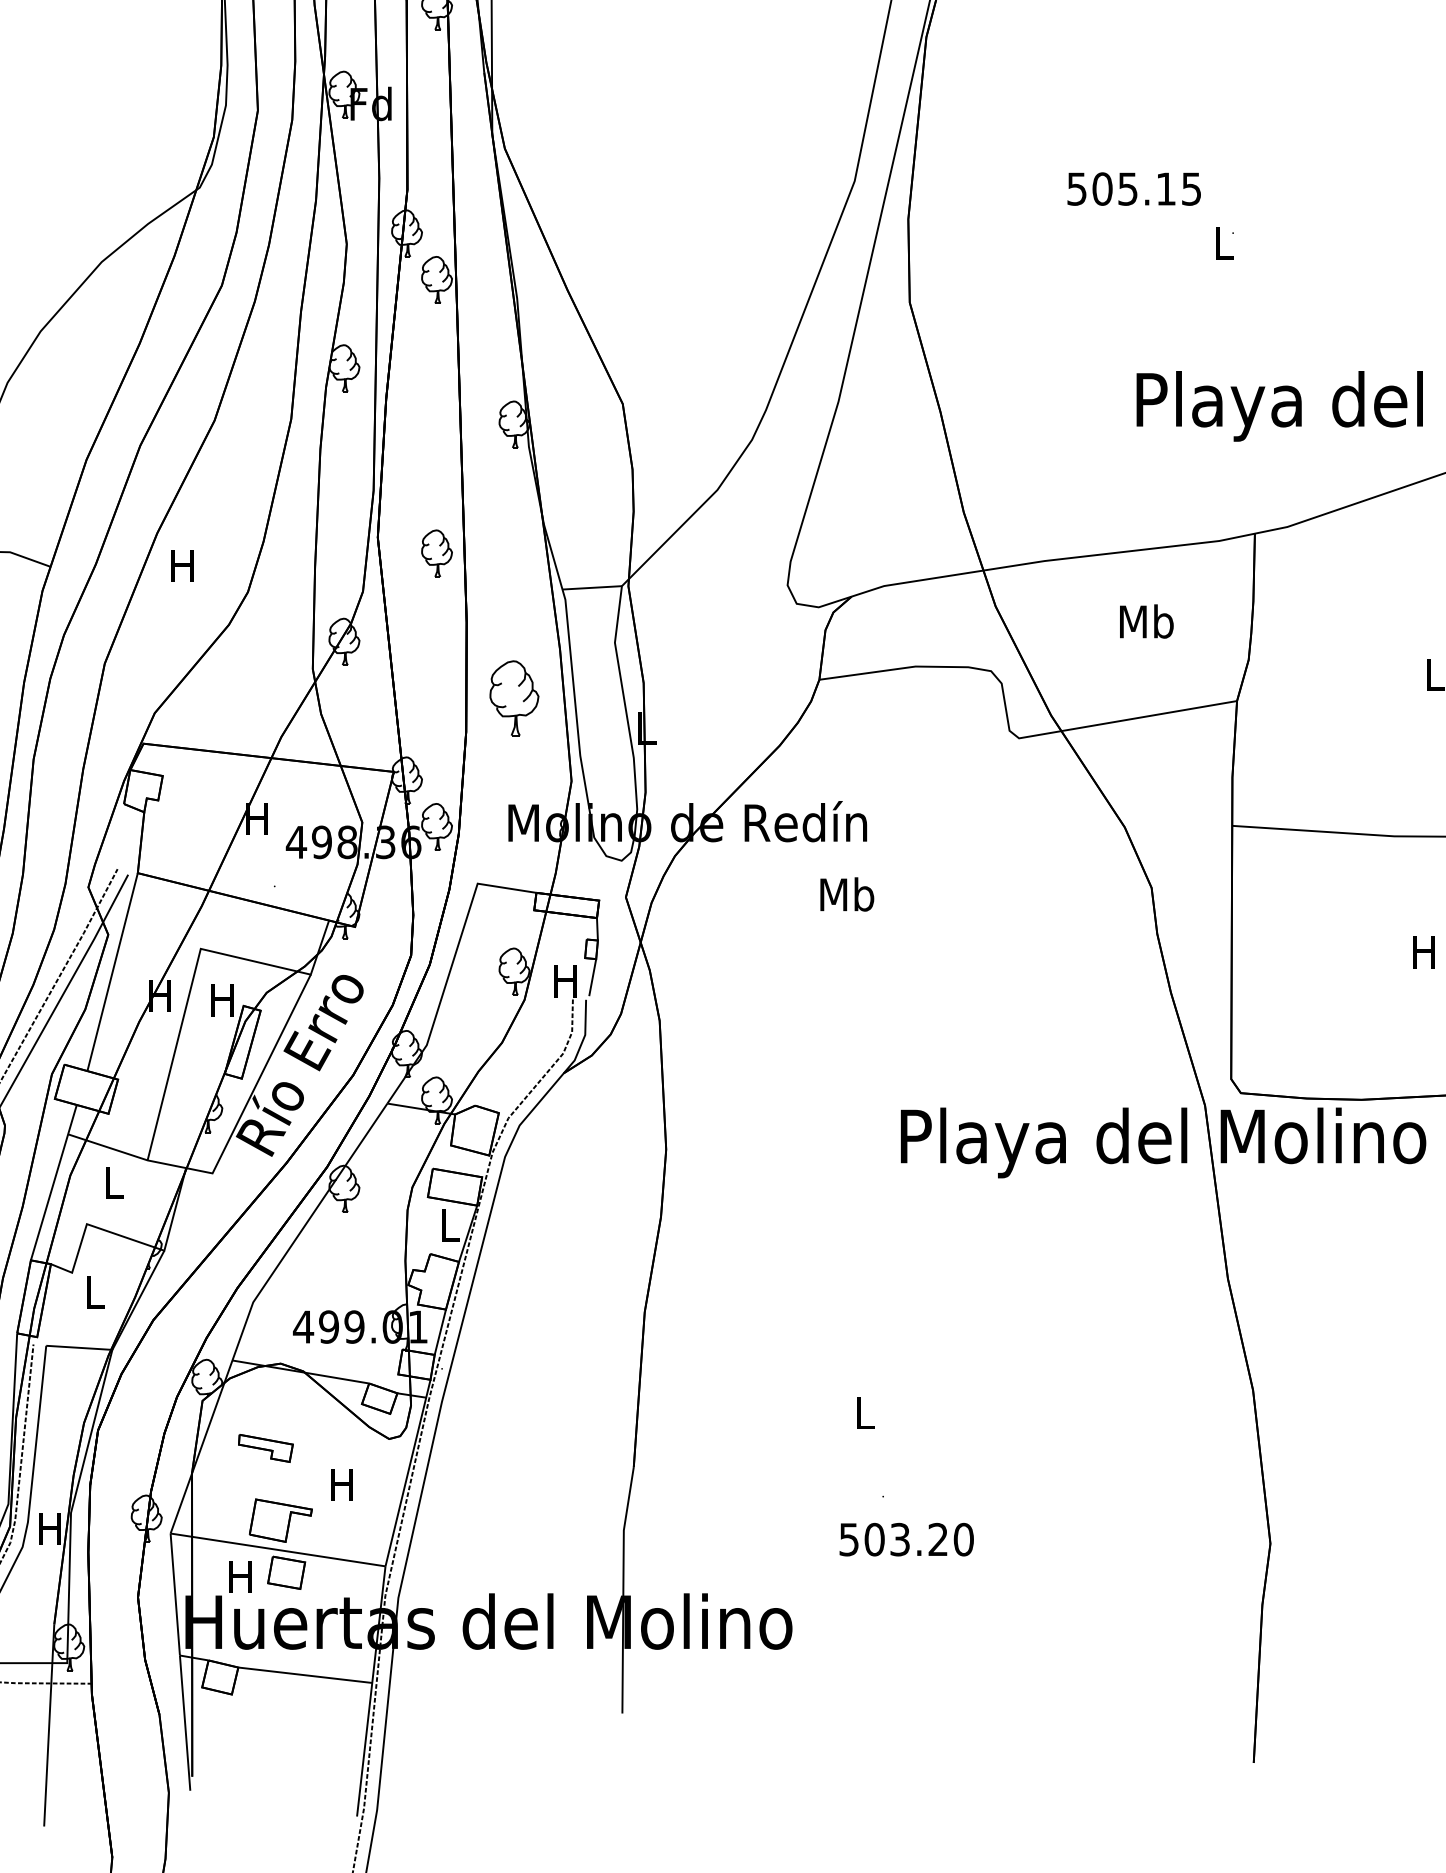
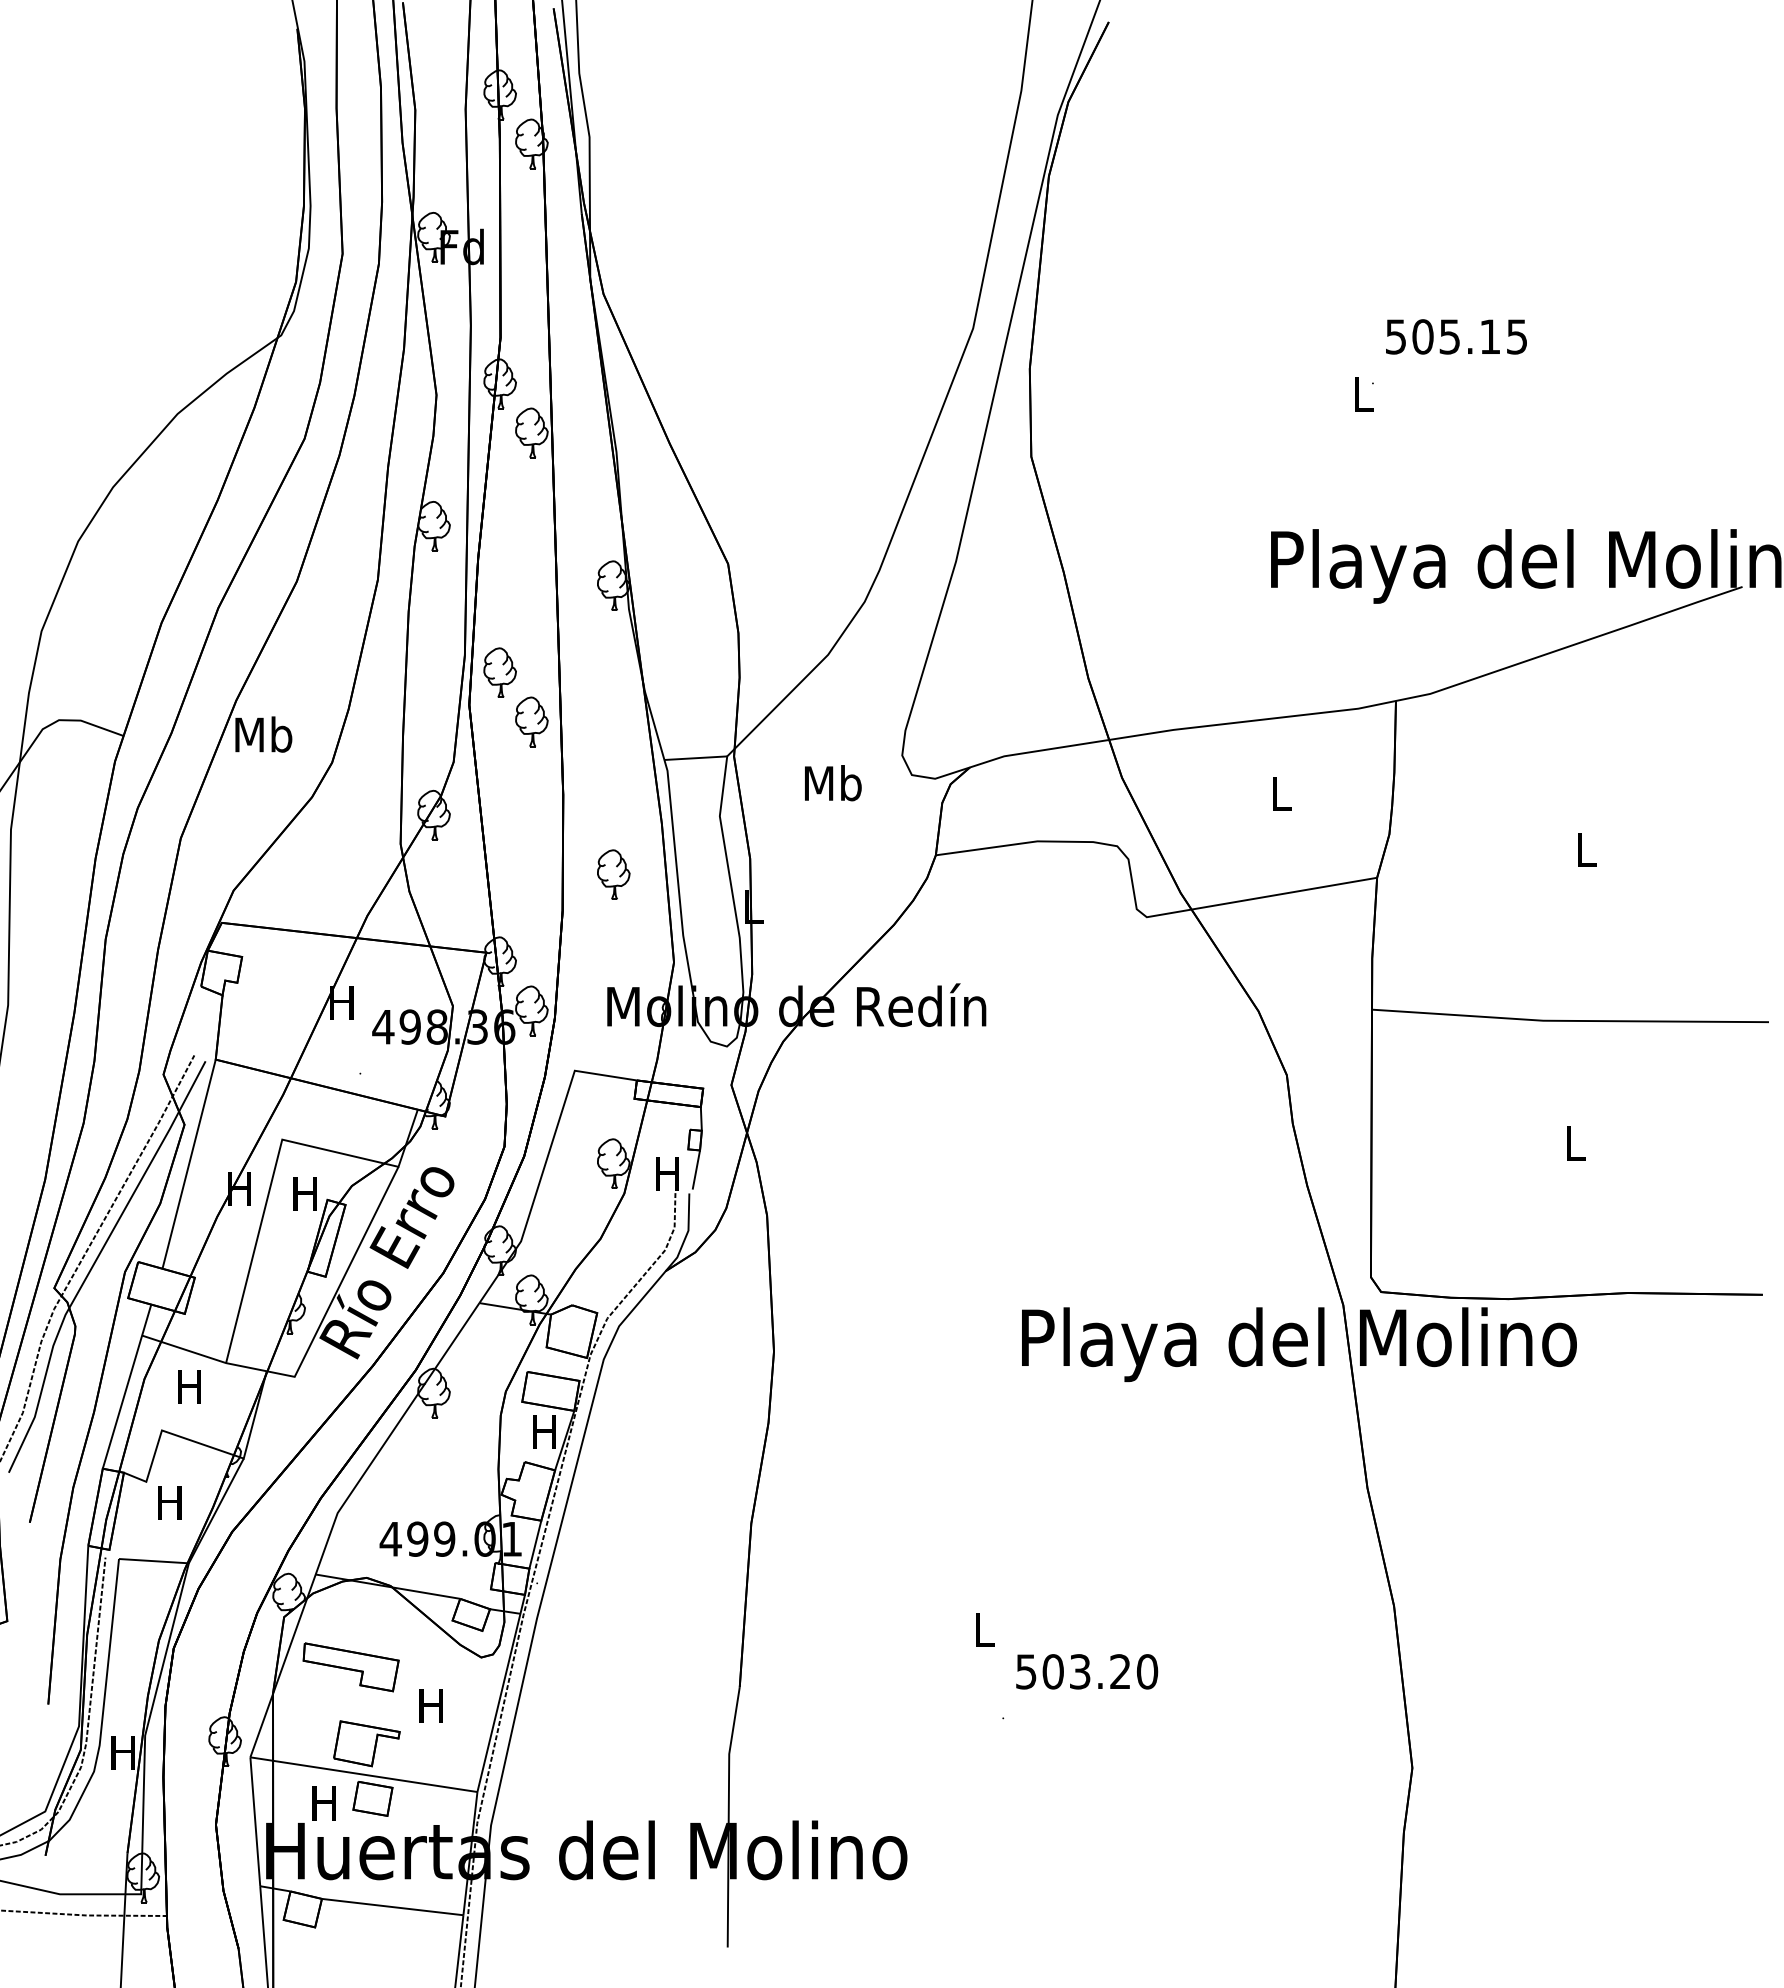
text: (1134, 188) -> (1456, 336), moved
part: (406, 506) -> (499, 672), added
text: (183, 565) -> (263, 734), H -> Mb
text: (1146, 621) -> (1281, 793), Mb -> L
part: (514, 697) -> (613, 874), size x0.62
text: (847, 894) -> (833, 783), moved
text: (1423, 952) -> (1574, 1143), H -> L
text: (112, 1182) -> (189, 1386), L -> H
text: (448, 1225) -> (544, 1431), L -> H
text: (94, 1292) -> (169, 1502), L -> H
part: (265, 1448) -> (350, 1667), size x1.67
text: (907, 1539) -> (1087, 1671), moved

